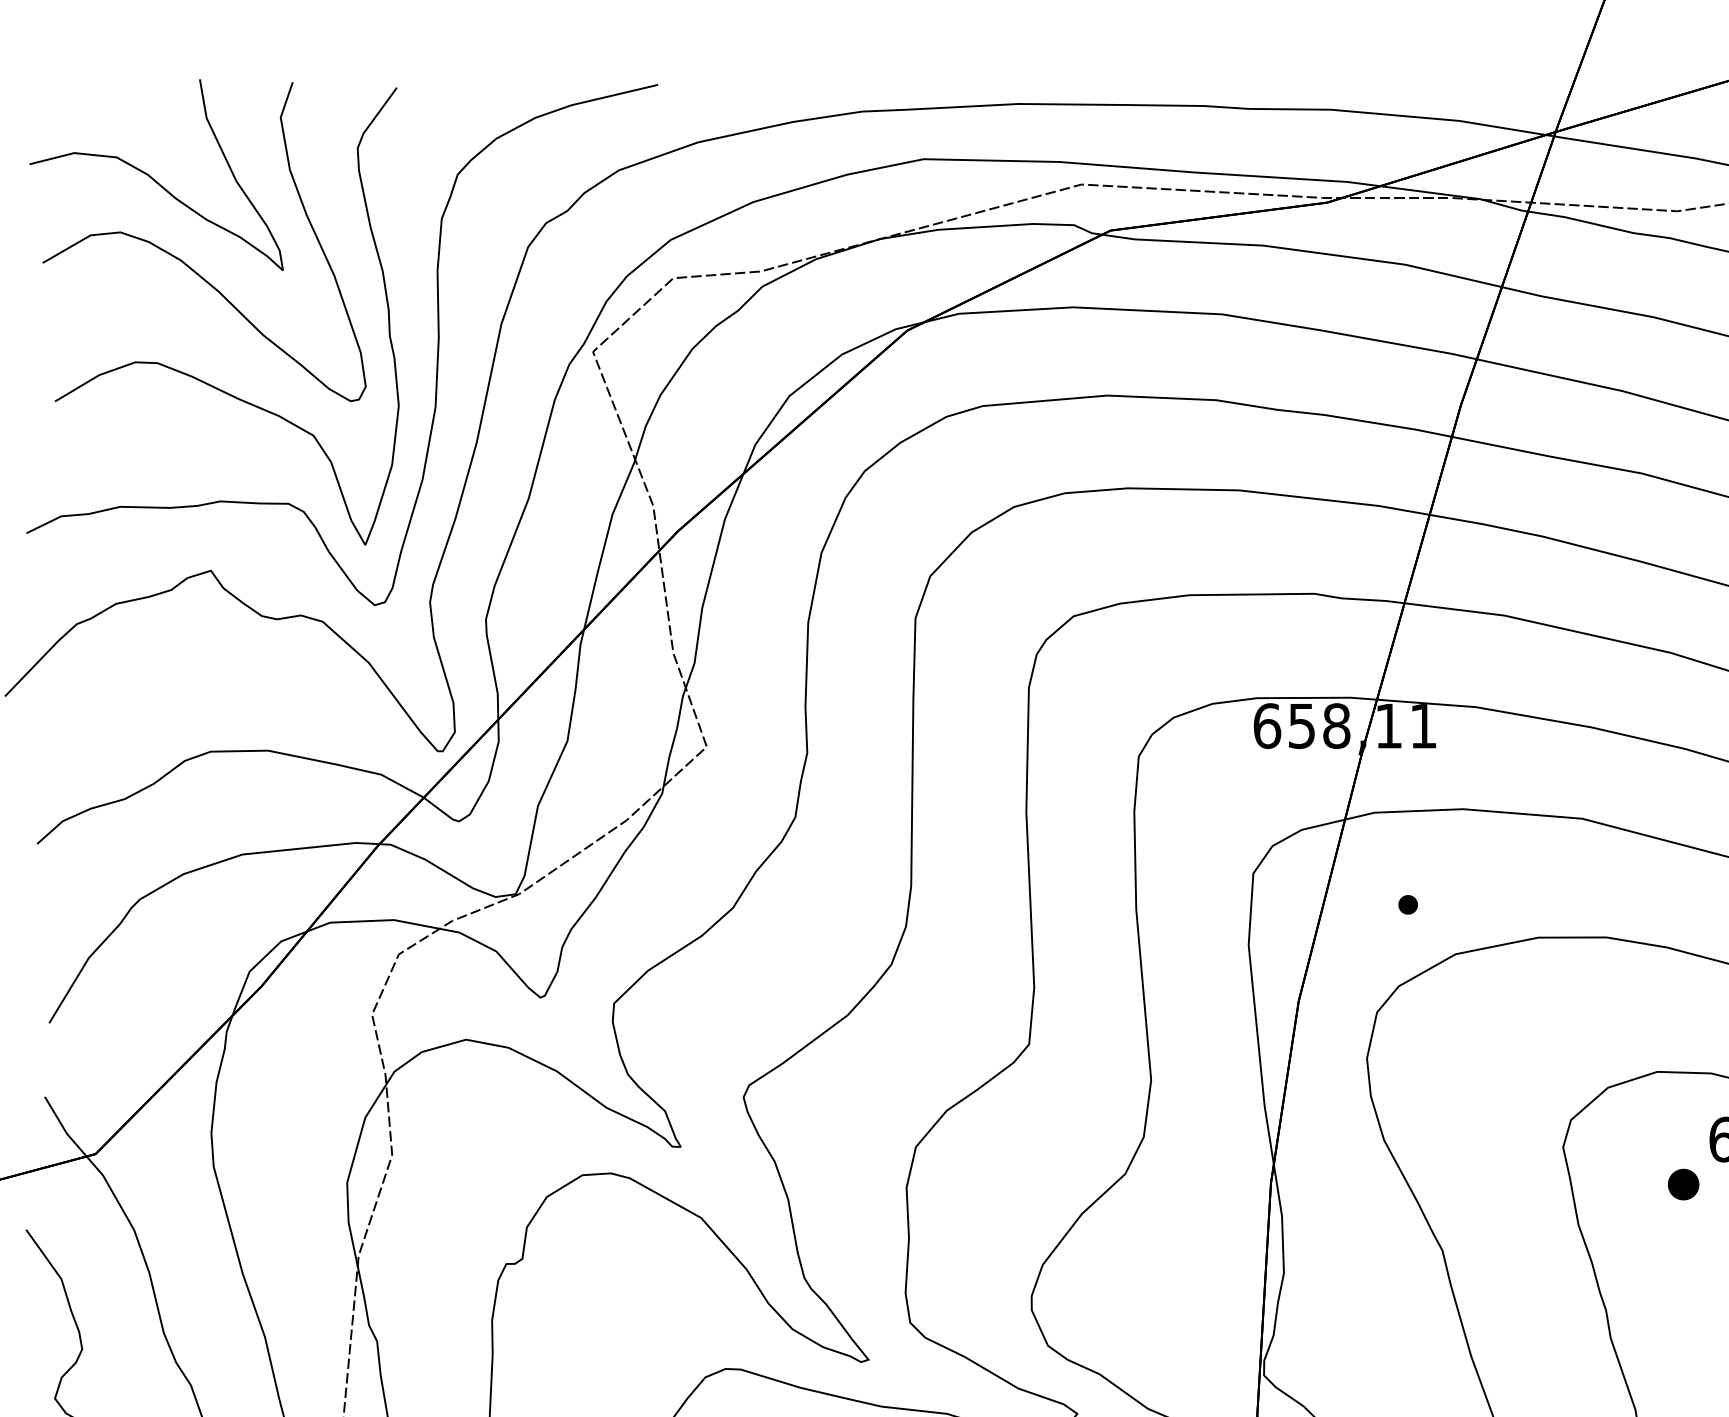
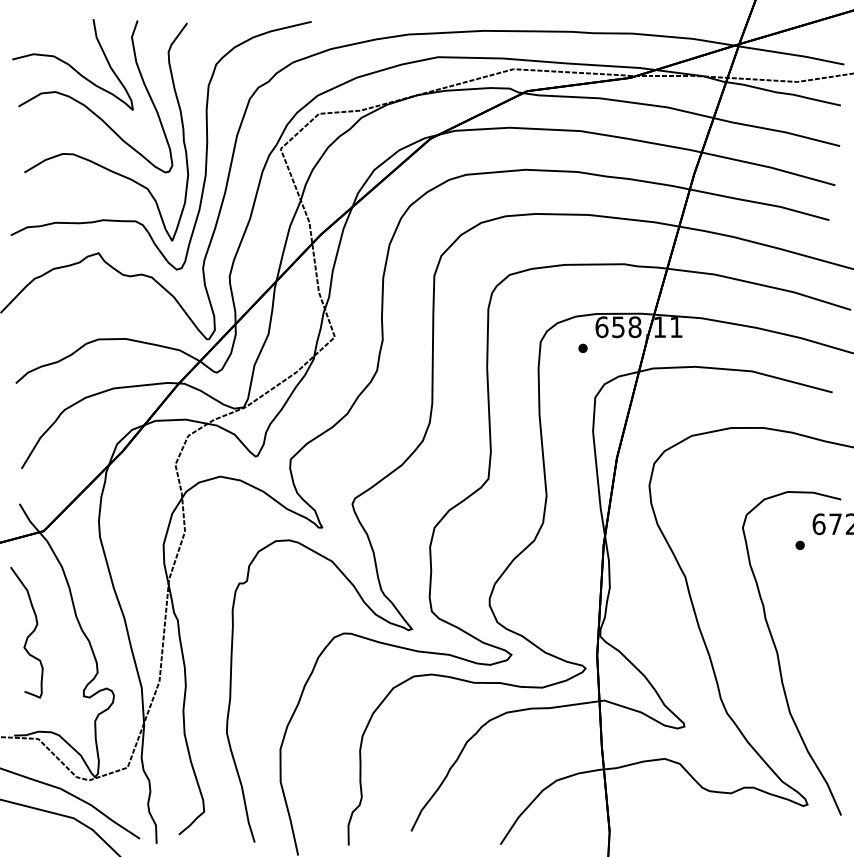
part: (1407, 902) -> (582, 347), moved
part: (1681, 1182) -> (799, 544), size x0.62

